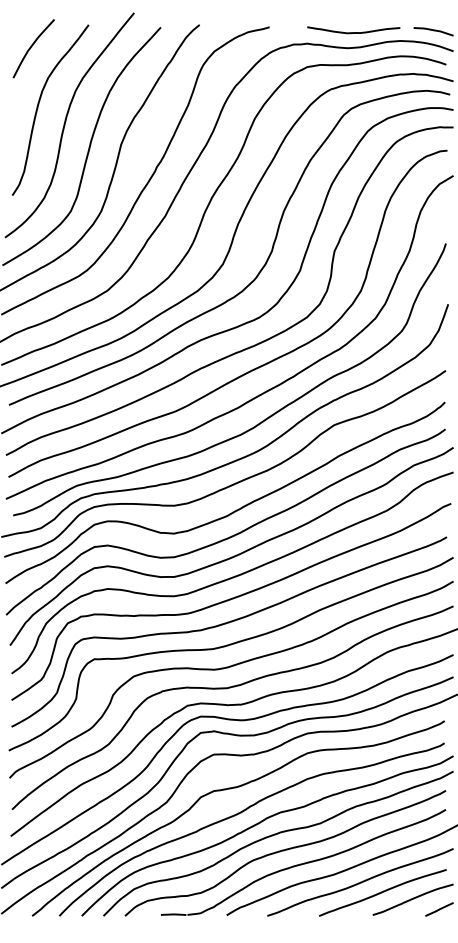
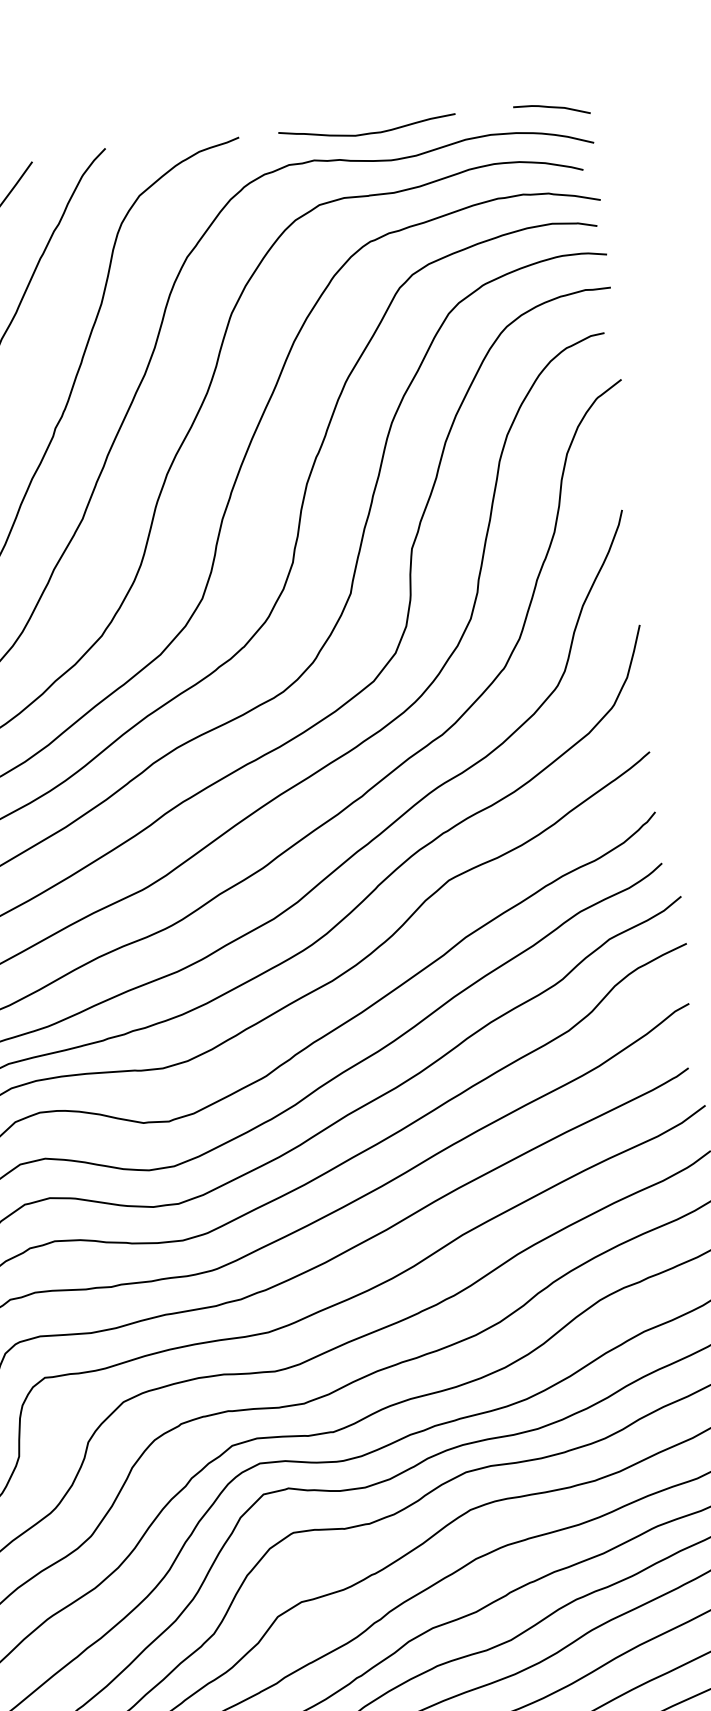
curve: (353, 32) -> (367, 132), moved

